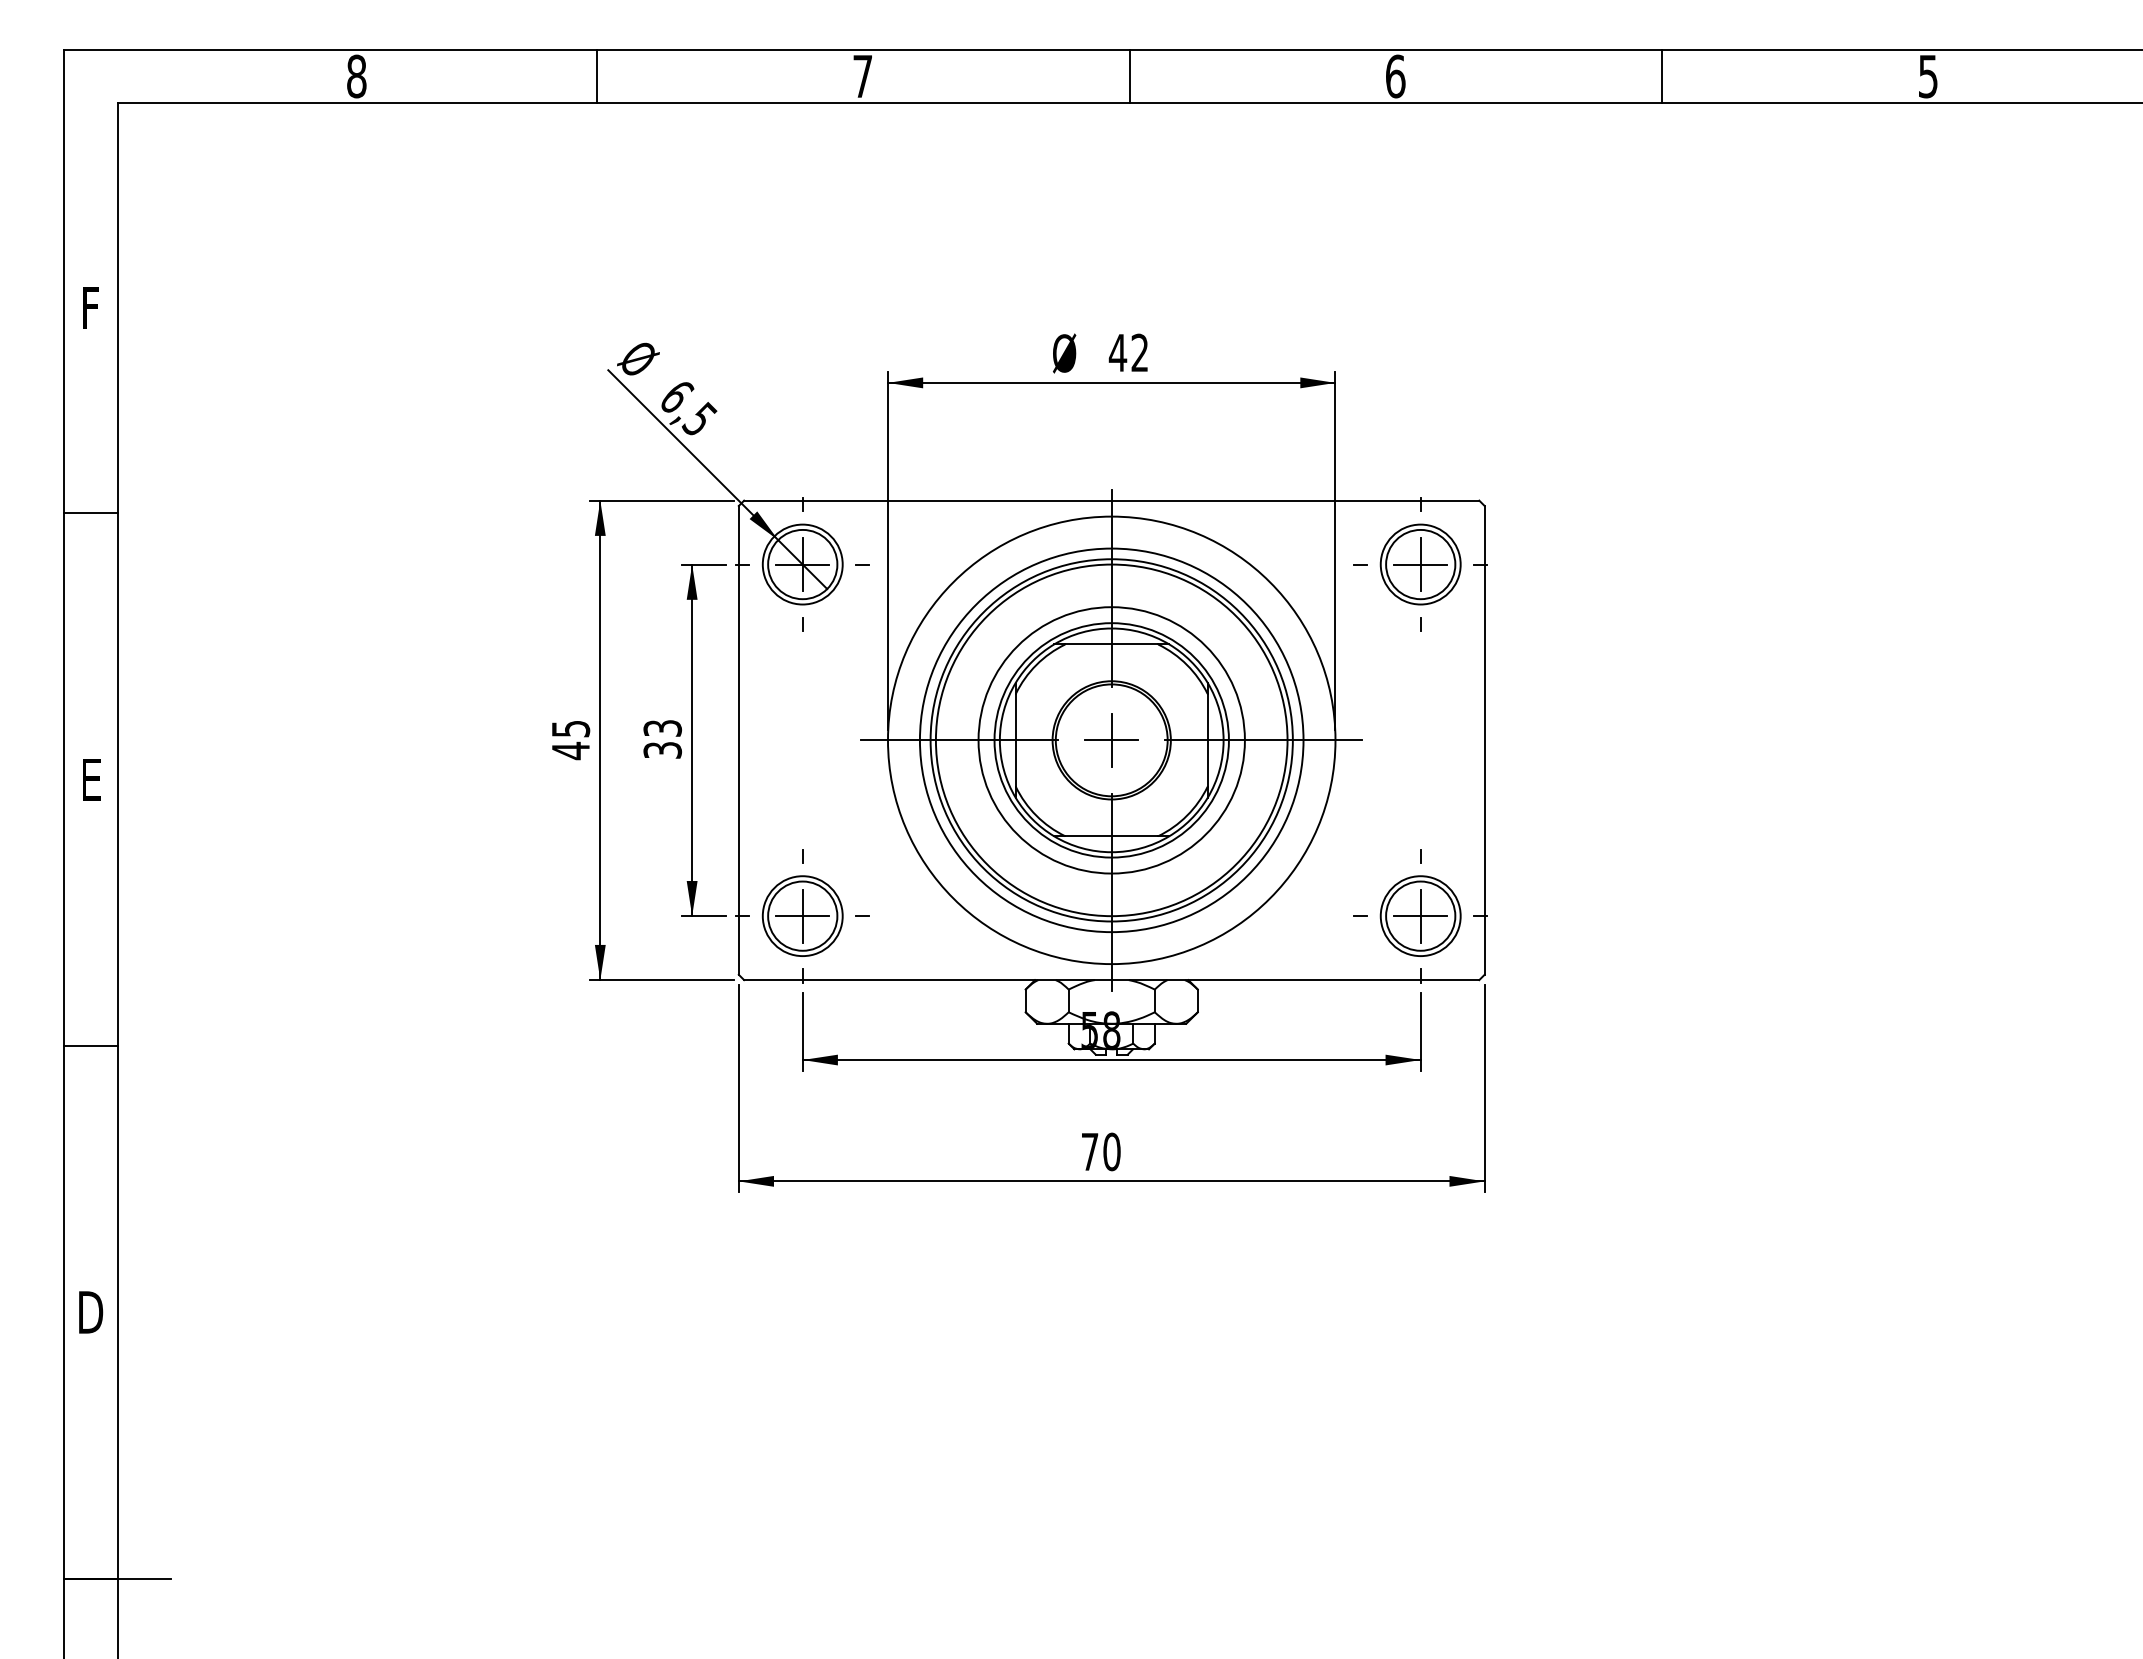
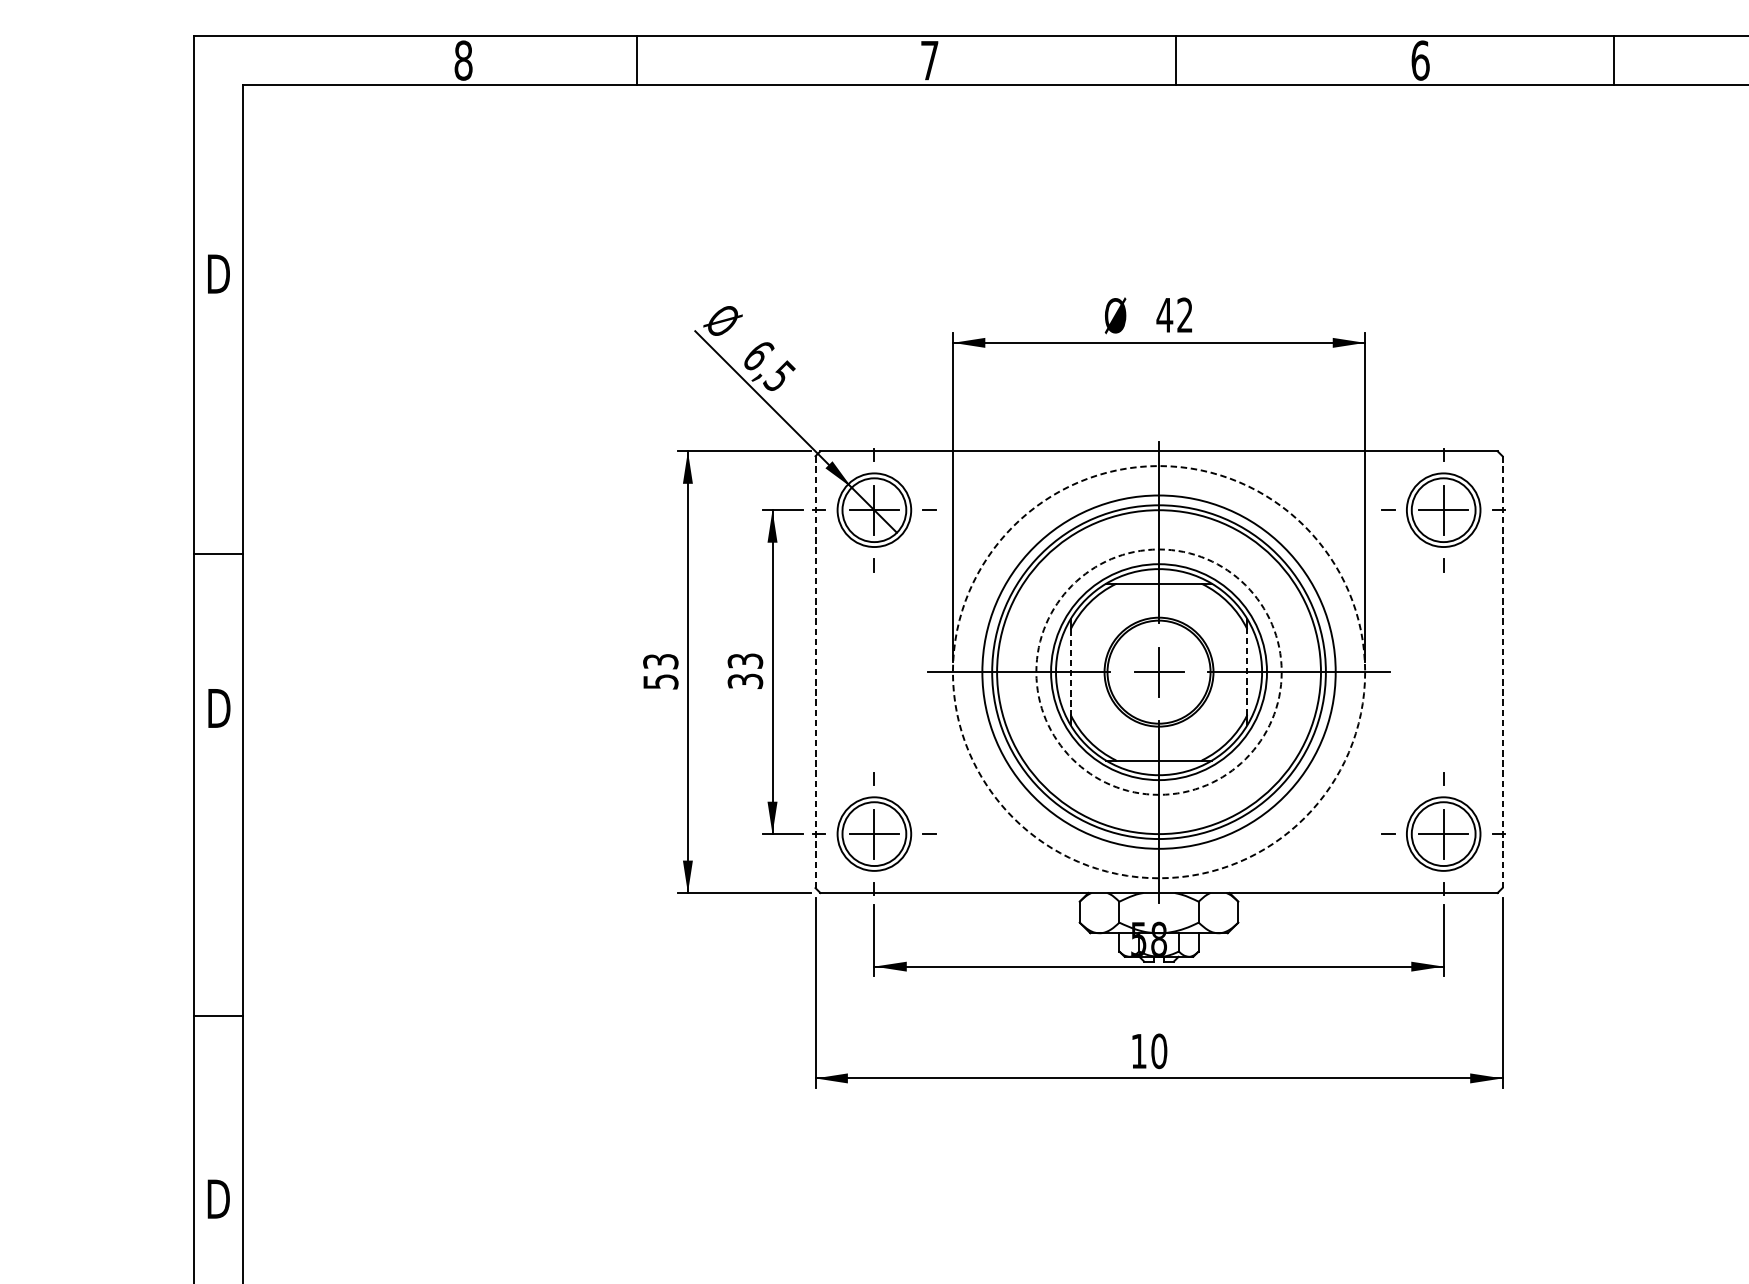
line: (597, 76) -> (637, 60), moved
line: (1662, 76) -> (1613, 60), moved
text: (91, 308) -> (219, 274), F -> D
line: (90, 513) -> (218, 554), moved
line: (1207, 739) -> (1247, 671), solid -> dashed
text: (570, 740) -> (660, 672), 45 -> 53
line: (738, 740) -> (815, 672), solid -> dashed
line: (1015, 740) -> (1070, 672), solid -> dashed
circle: (1111, 740) -> (1158, 672), solid -> dashed
circle: (1111, 740) -> (1158, 672), solid -> dashed
line: (1484, 740) -> (1502, 672), solid -> dashed
text: (91, 779) -> (219, 708), E -> D
line: (90, 1045) -> (218, 1015), moved
text: (1090, 1151) -> (1139, 1050), 70 -> 10

